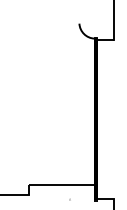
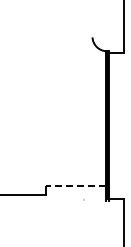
line: (62, 185) -> (76, 186), solid -> dashed

